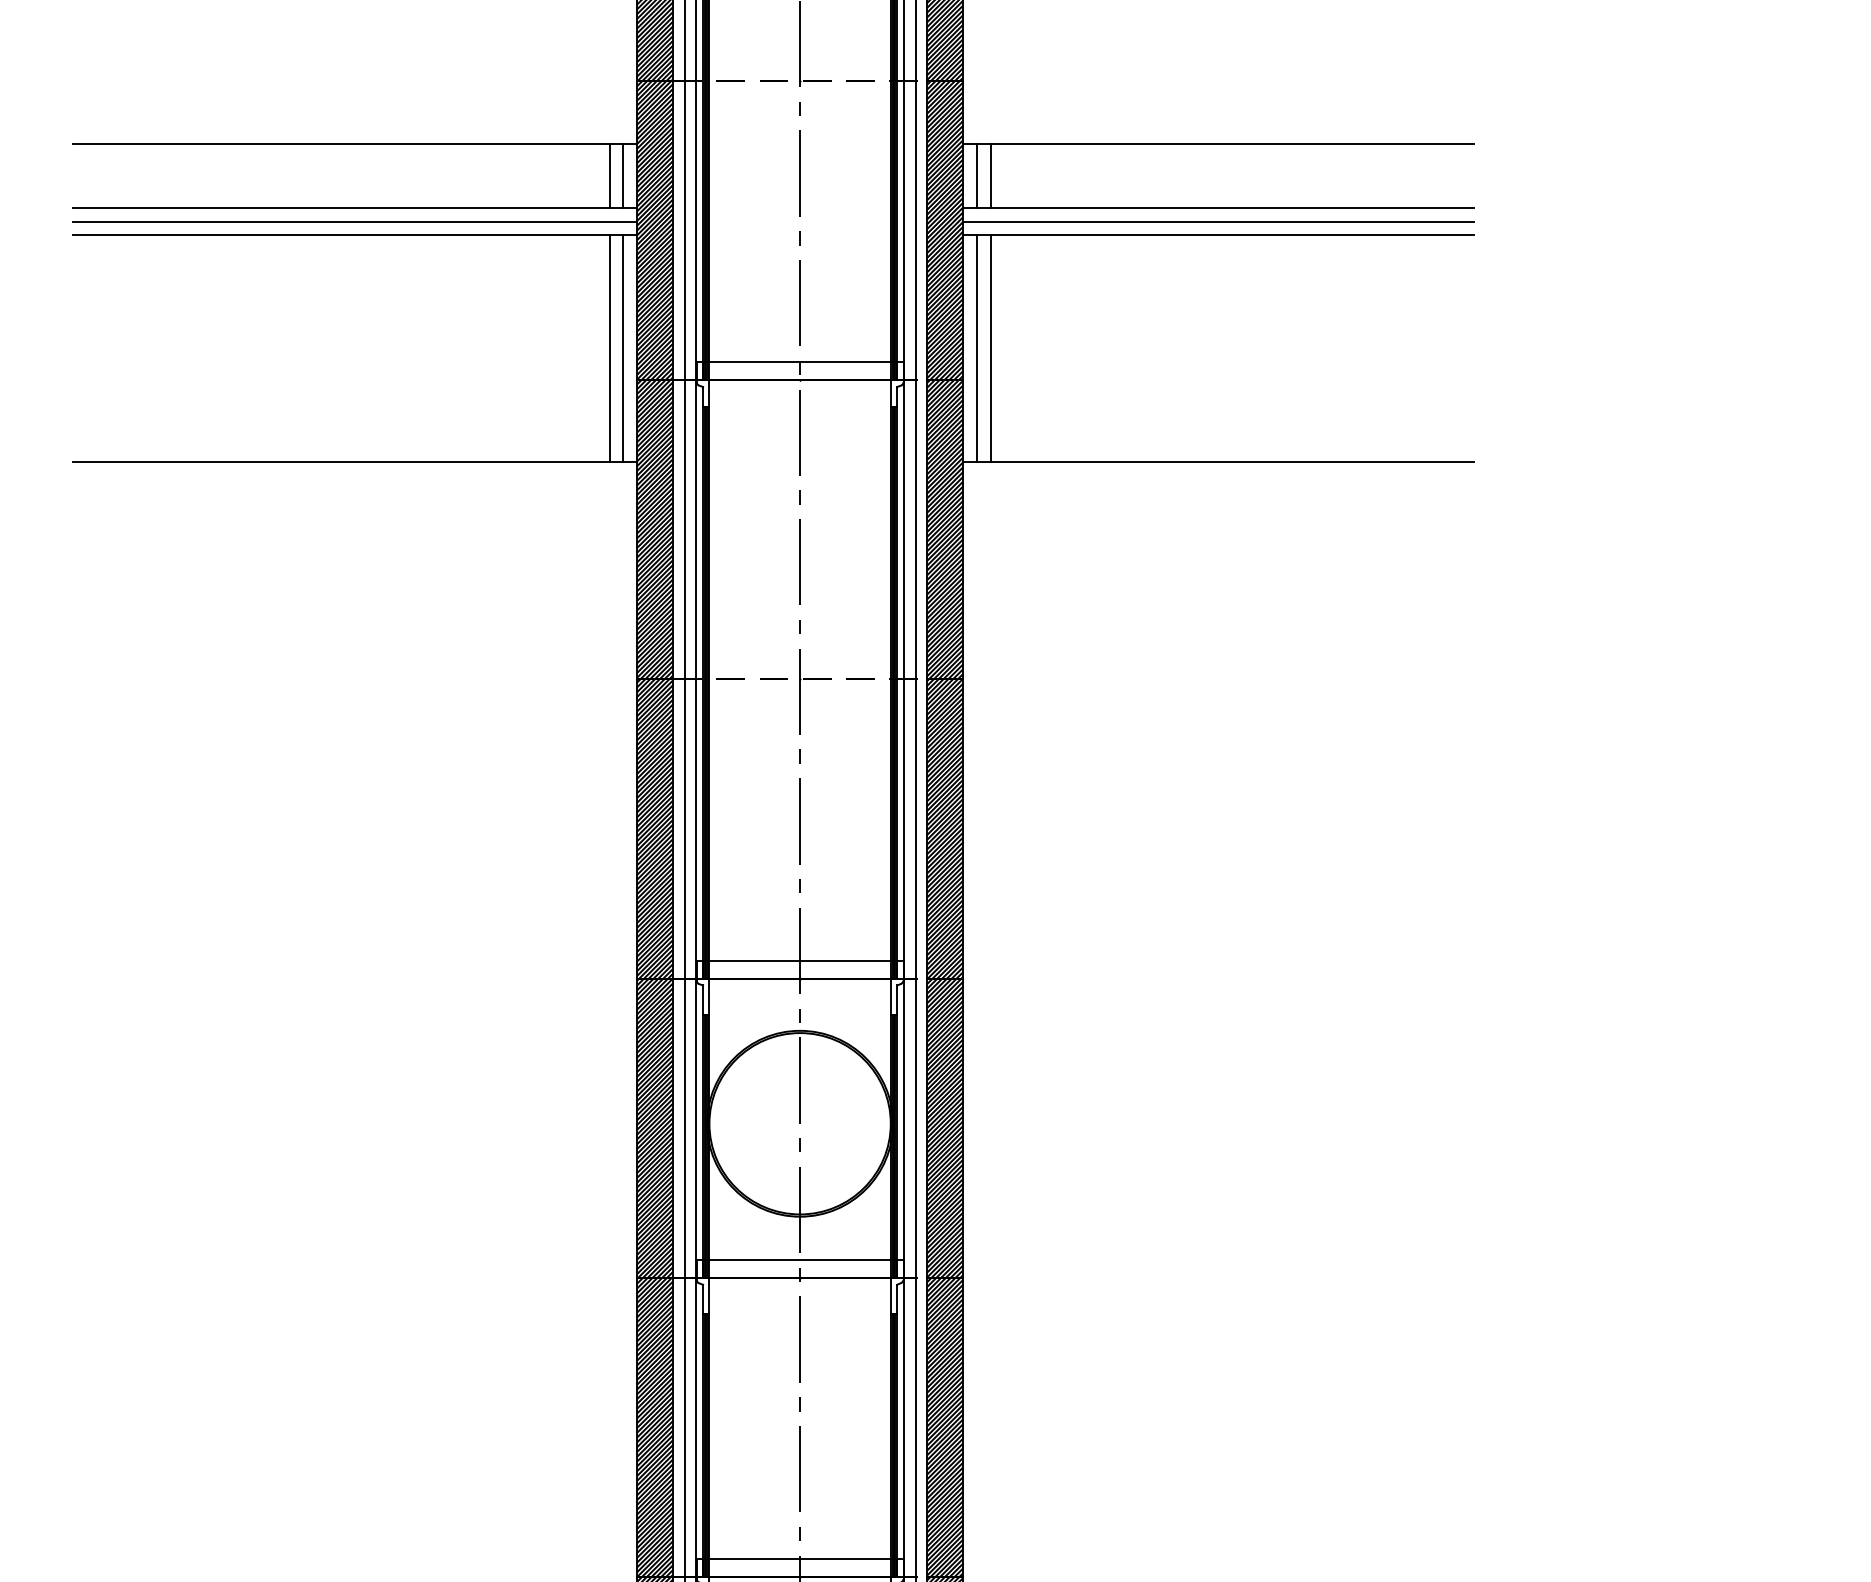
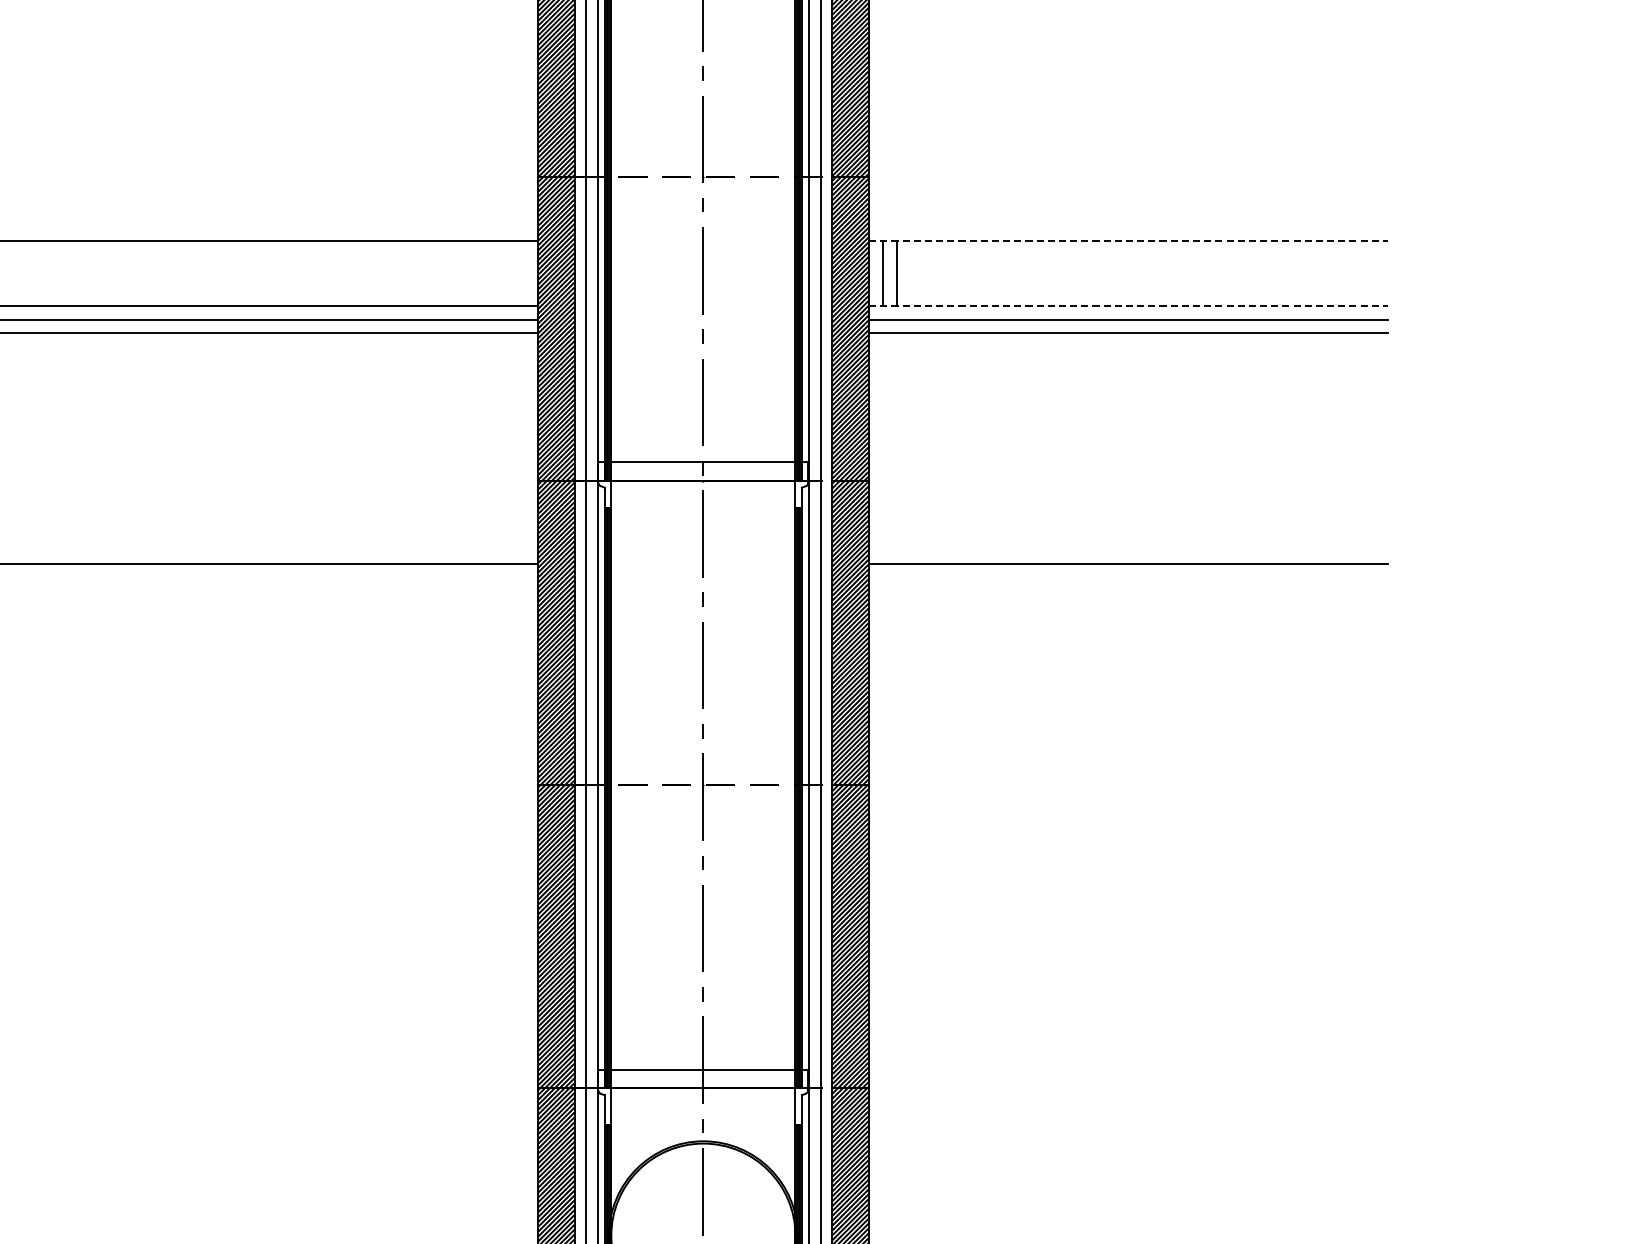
line: (1218, 144) -> (1128, 241), solid -> dashed
line: (609, 175) -> (509, 272), removed
line: (623, 175) -> (524, 272), removed
line: (1218, 207) -> (1128, 305), solid -> dashed
line: (609, 348) -> (509, 448), removed
line: (623, 348) -> (524, 448), removed
line: (976, 348) -> (882, 448), removed
line: (990, 348) -> (896, 448), removed

